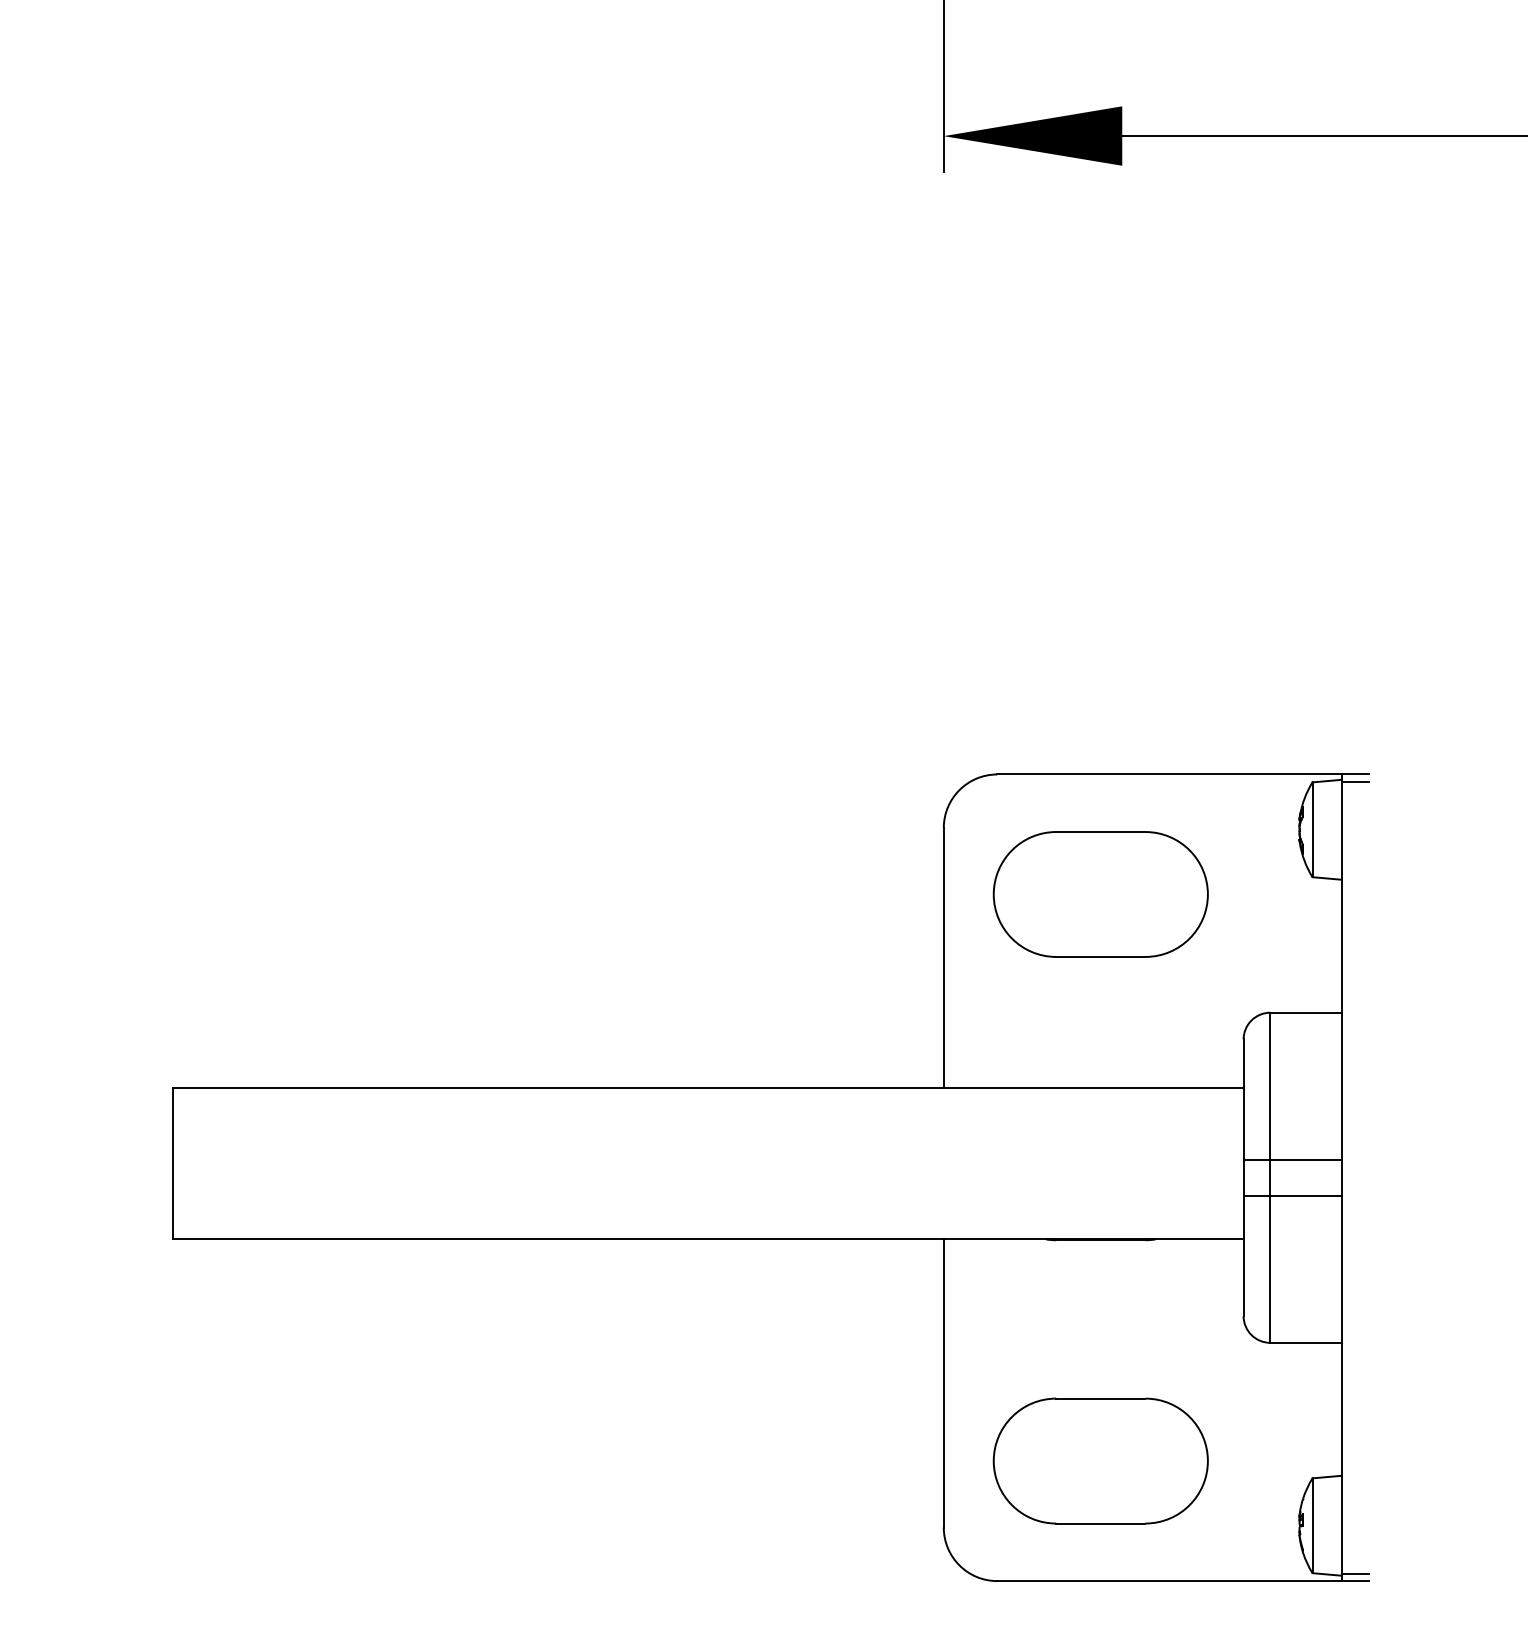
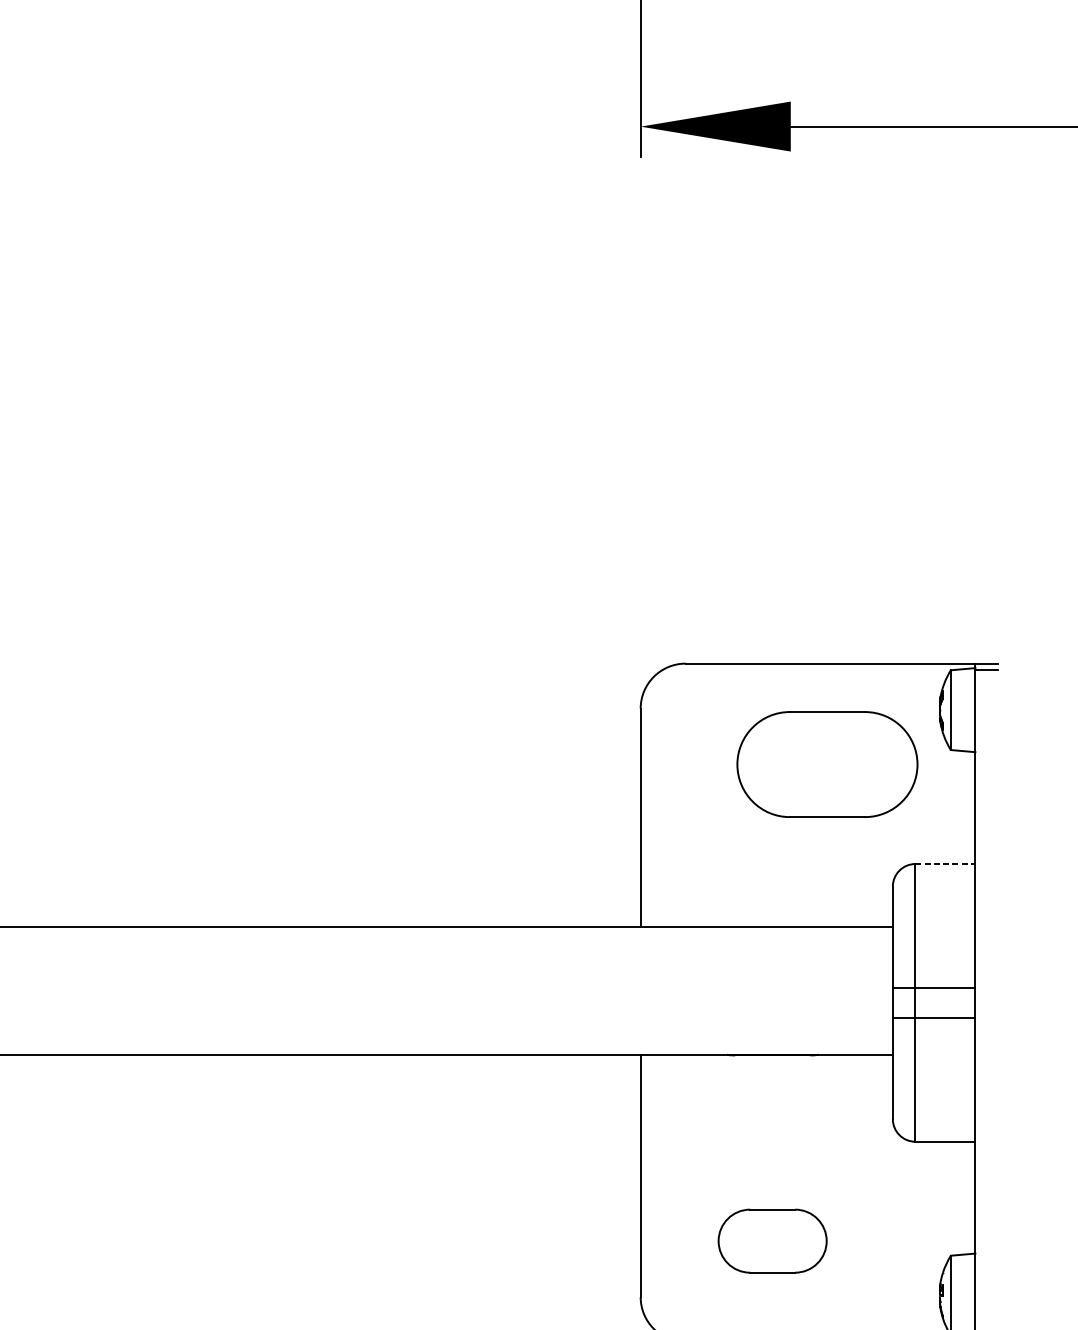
part: (1100, 894) -> (827, 764), moved
line: (1306, 1012) -> (945, 863), solid -> dashed
part: (1100, 1460) -> (772, 1240), size x0.6

